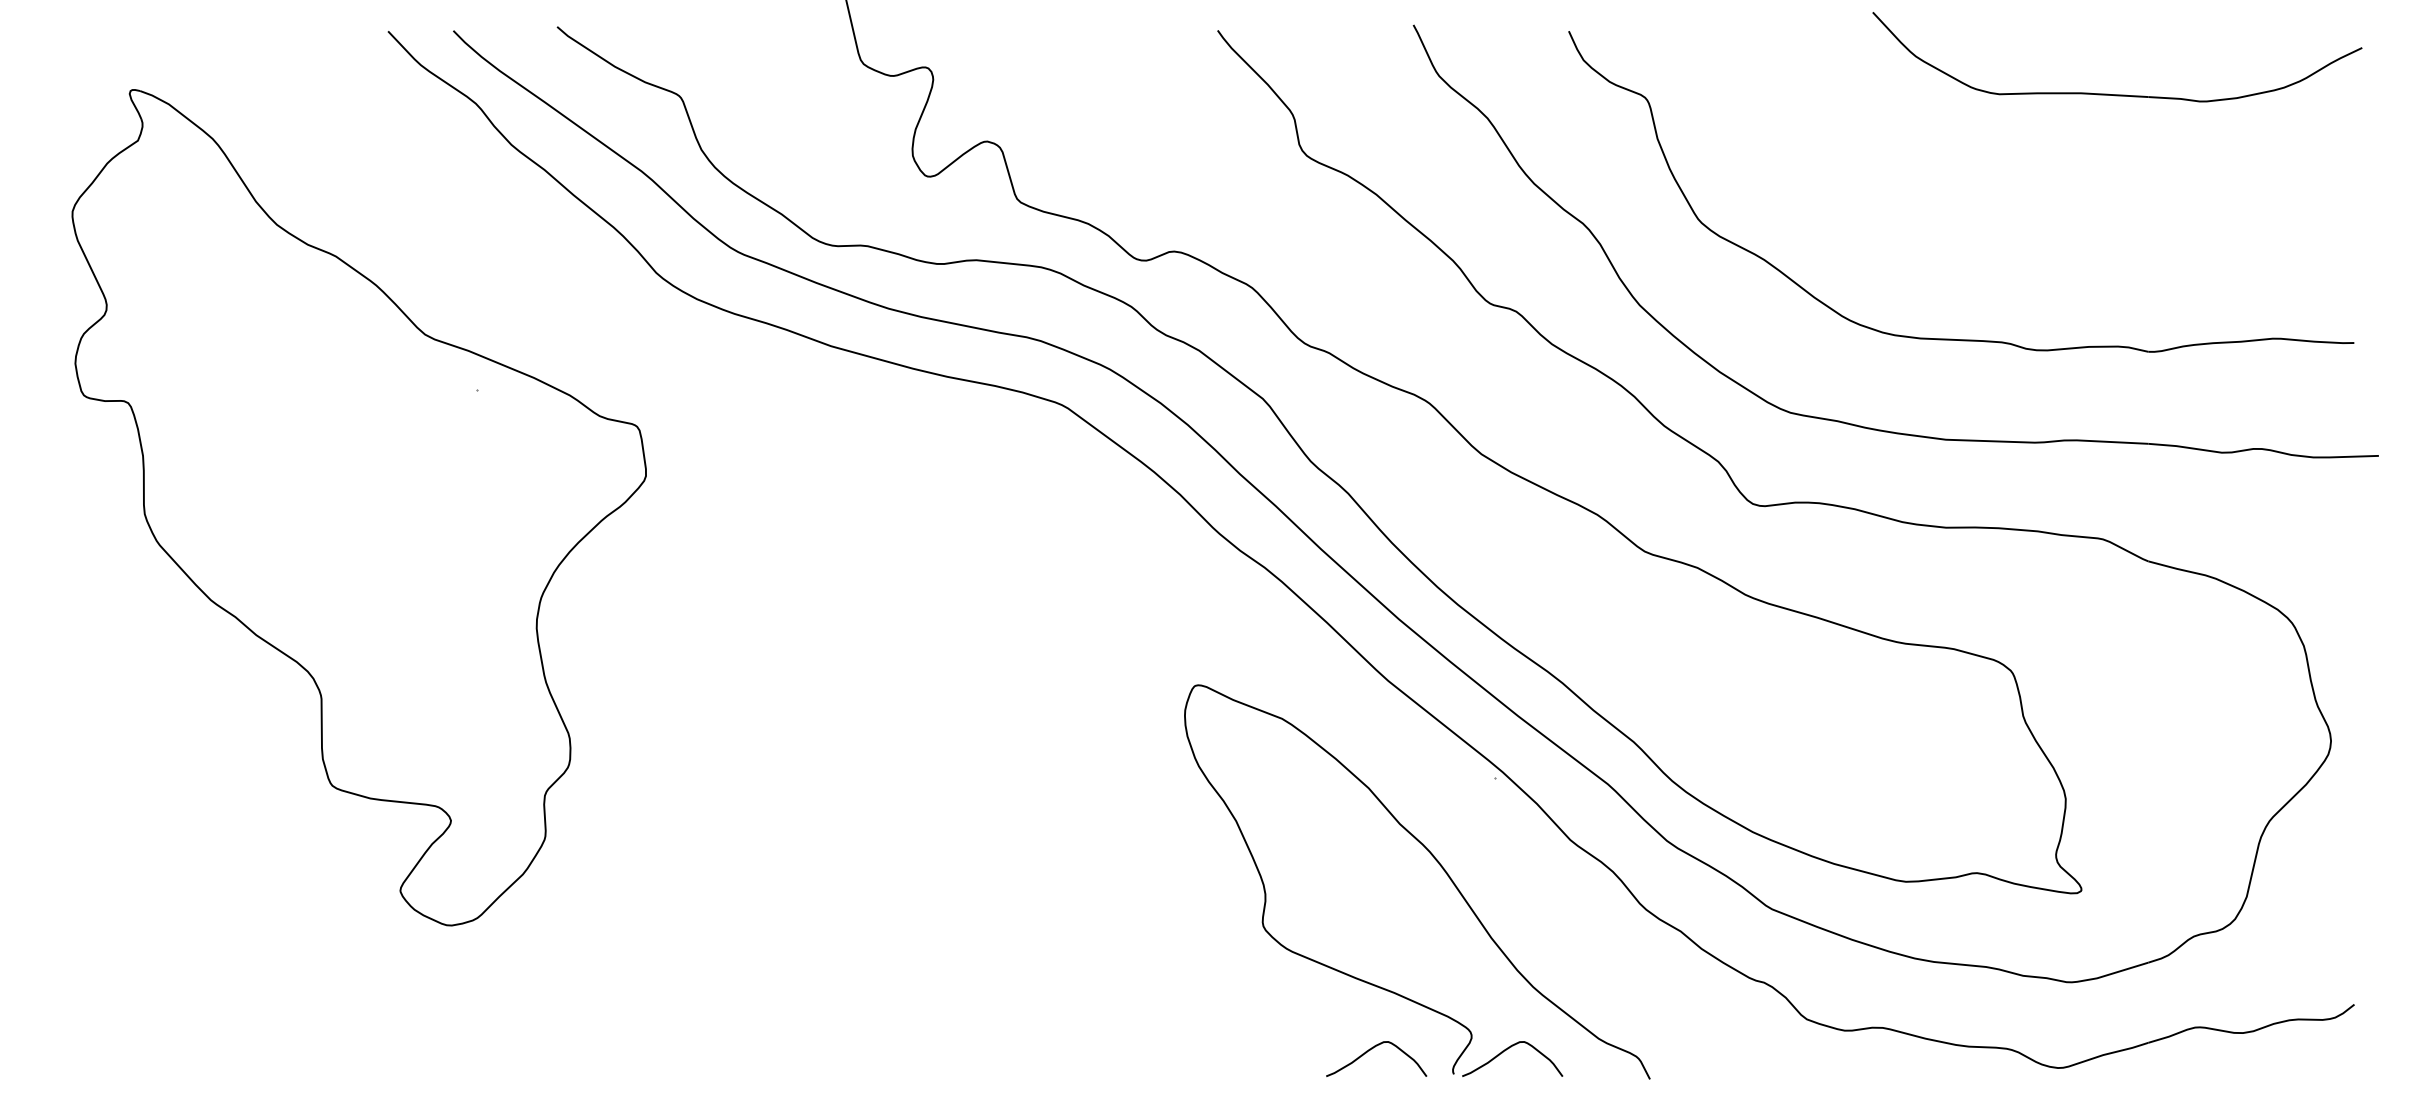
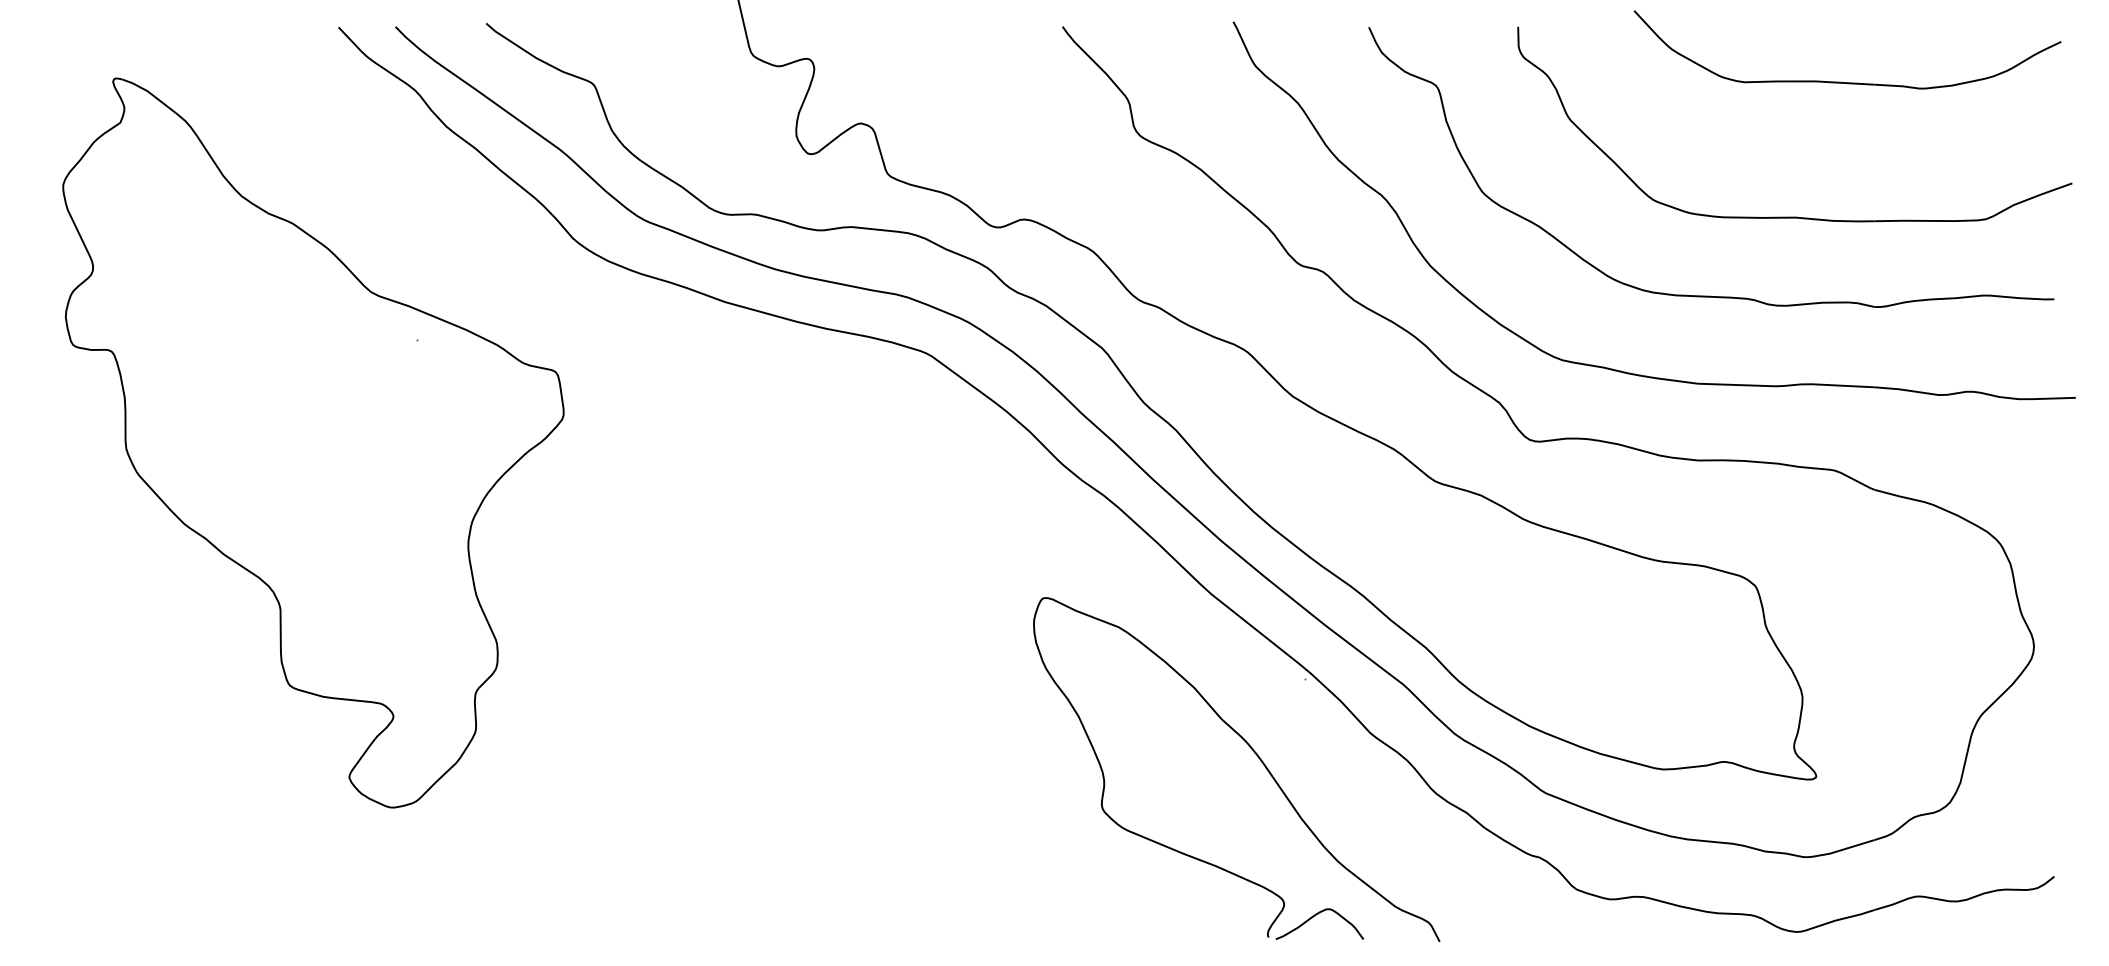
part: (2056, 248) -> (1794, 216), added
curve: (1372, 1049) -> (1197, 915), removed

